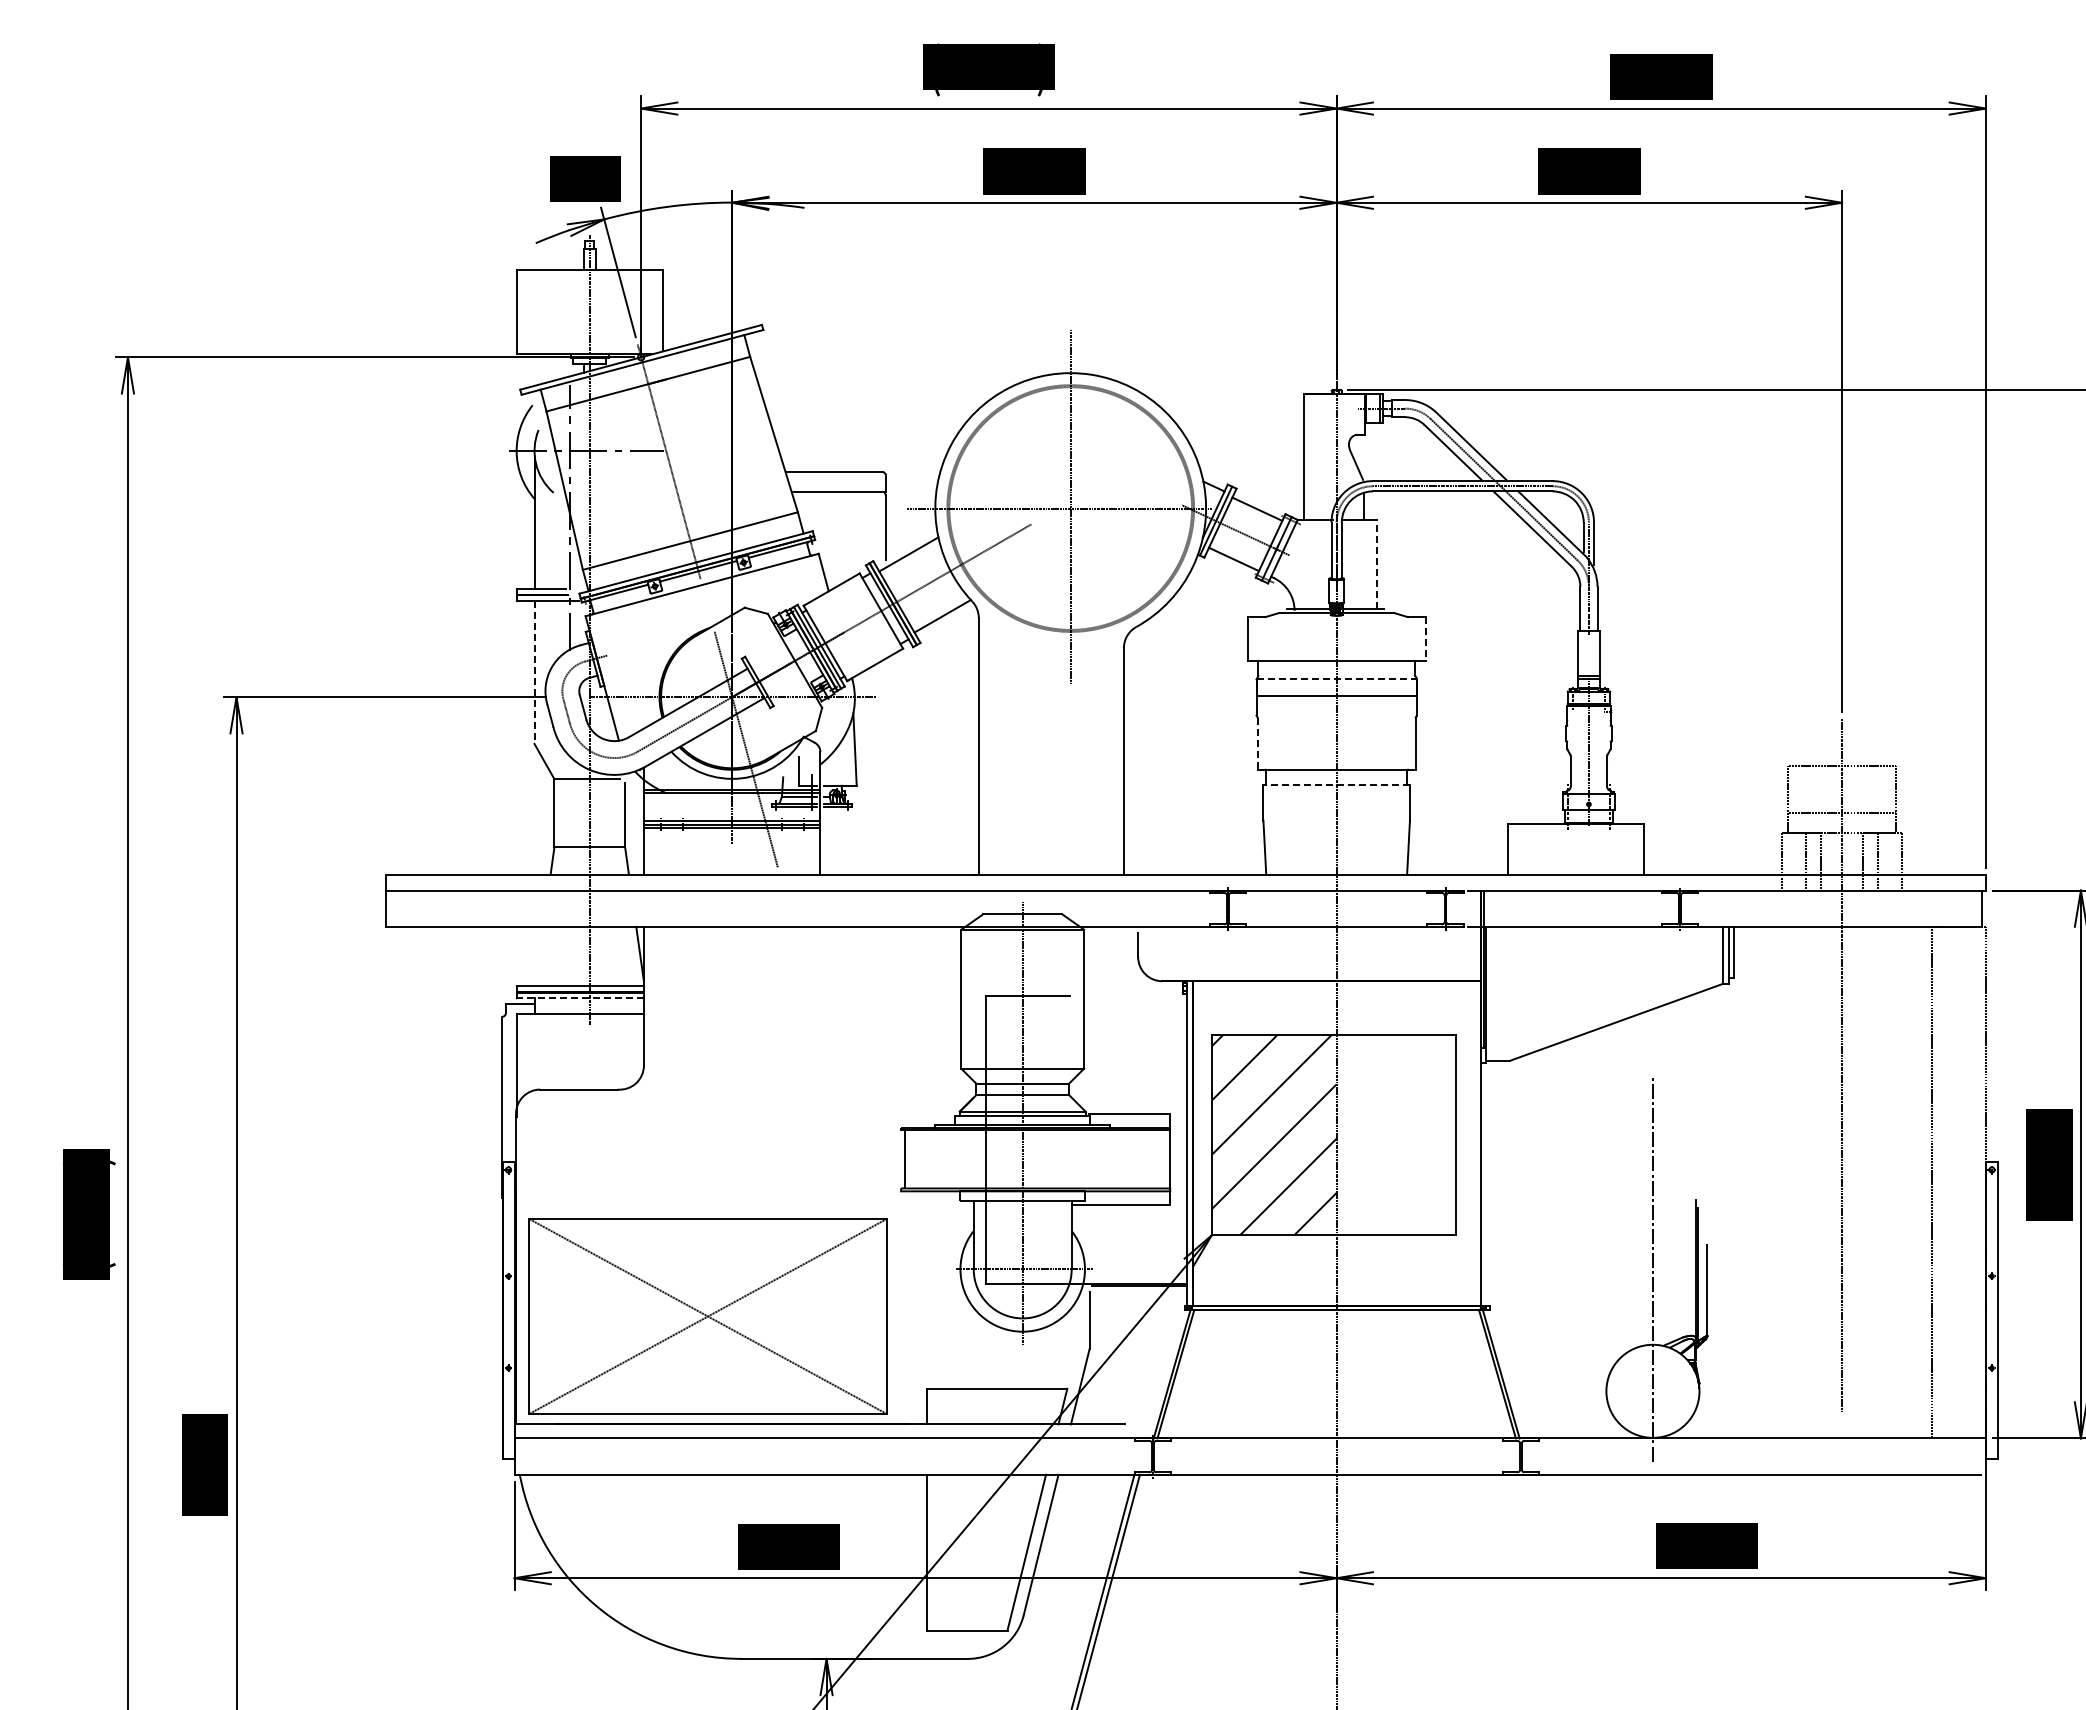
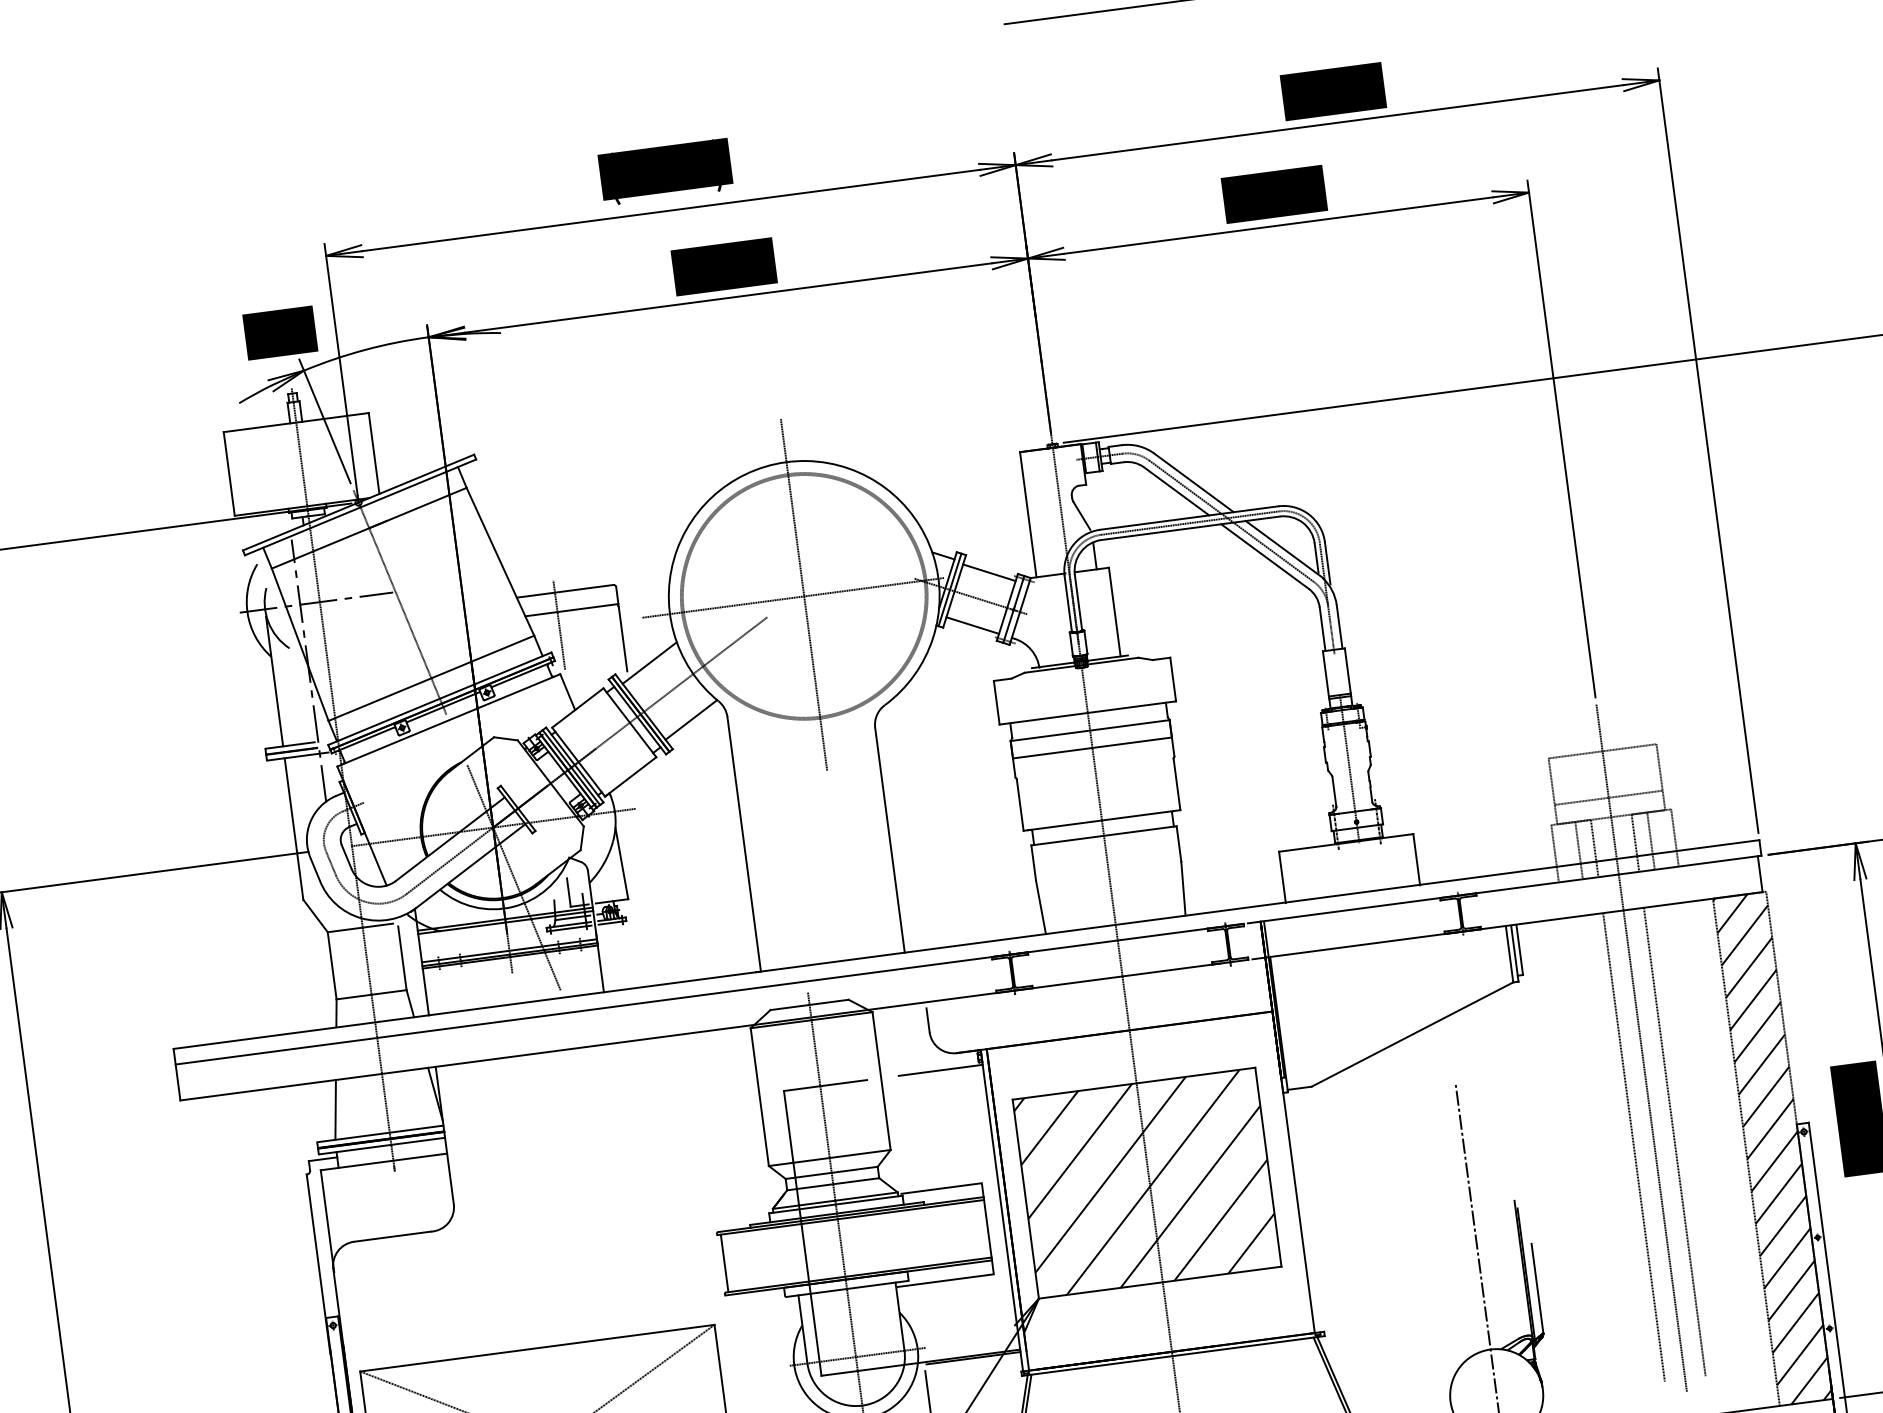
line: (824, 504) -> (559, 624), added
line: (1376, 564) -> (1114, 611), dashed -> solid
line: (1425, 639) -> (1173, 679), dashed -> solid
line: (534, 673) -> (294, 829), dashed -> solid
line: (1337, 678) -> (1090, 730), dashed -> solid
line: (1257, 744) -> (1020, 805), dashed -> solid
line: (1336, 785) -> (1103, 836), dashed -> solid
line: (538, 956) -> (335, 1110), added
line: (1143, 996) -> (940, 1070), added
line: (580, 998) -> (382, 1146), dashed -> solid
hatch: (1396, 1134) -> (1208, 1174), added
line: (1821, 1162) -> (1633, 1146), added
line: (1862, 1162) -> (1674, 1141), added
hatch: (1958, 1182) -> (1772, 1148), added

